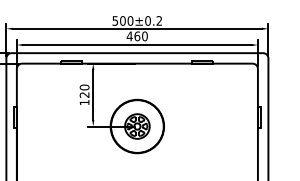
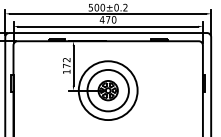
text: (137, 36) -> (108, 19), 460 -> 470
text: (84, 90) -> (66, 62), 120 -> 172
circle: (137, 126) -> (108, 90), size x1.4

